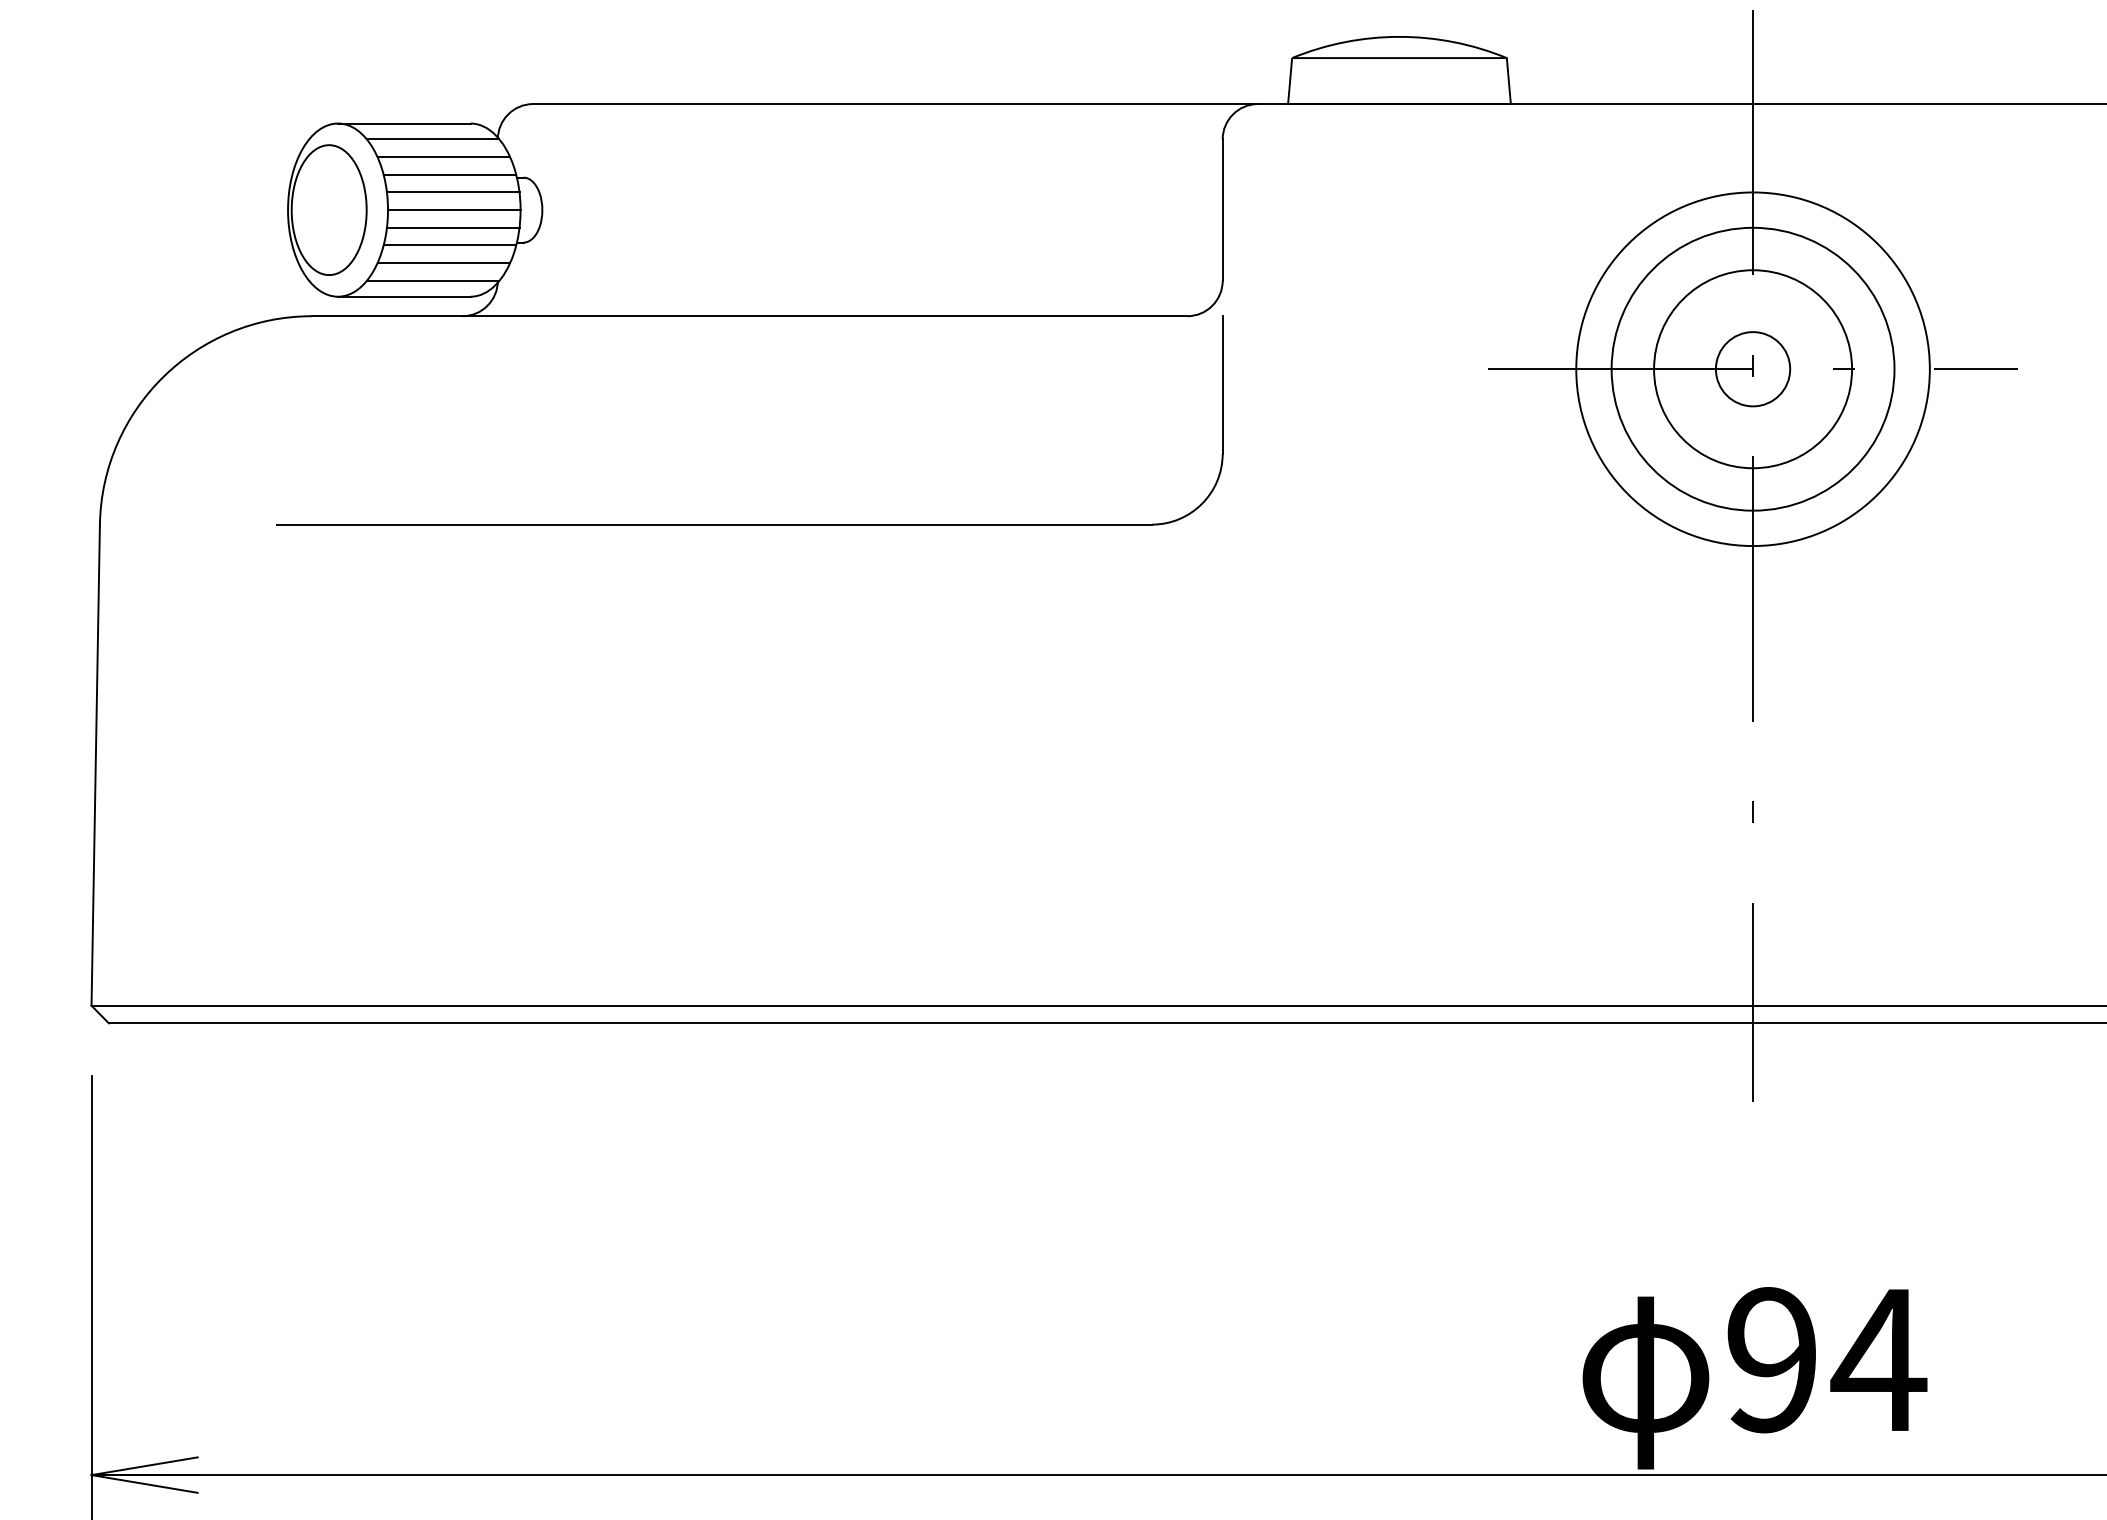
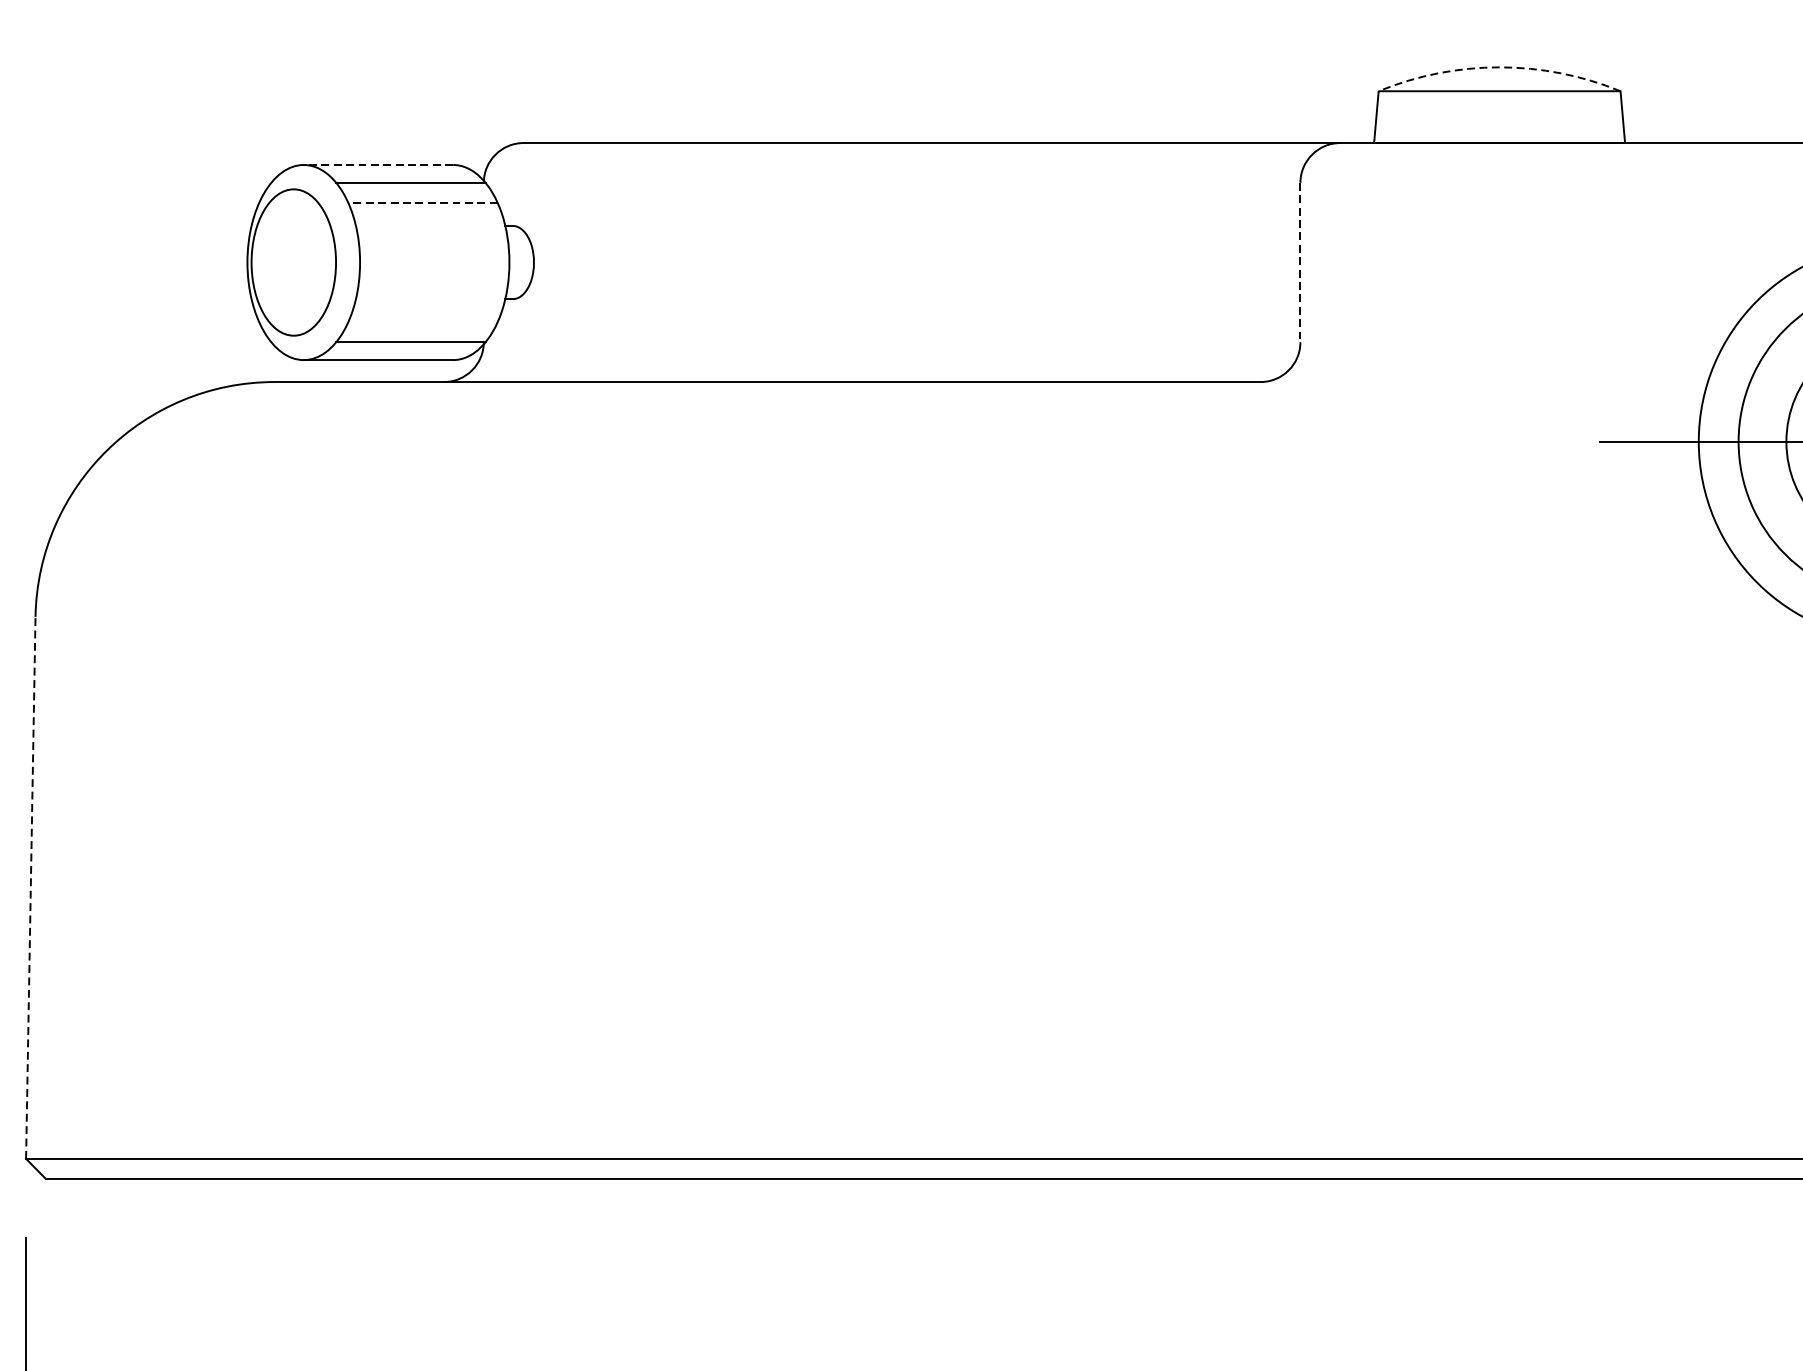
arc: (1399, 36) -> (1499, 66), solid -> dashed
line: (403, 123) -> (377, 164), solid -> dashed
line: (443, 157) -> (422, 203), solid -> dashed
line: (449, 174) -> (429, 222), removed
line: (452, 192) -> (432, 242), removed
line: (454, 210) -> (434, 262), removed
line: (1222, 210) -> (1300, 262), solid -> dashed
line: (452, 227) -> (432, 282), removed
line: (449, 245) -> (429, 302), removed
line: (443, 263) -> (422, 322), removed
part: (749, 524) -> (767, 616), removed
line: (95, 765) -> (30, 888), solid -> dashed

